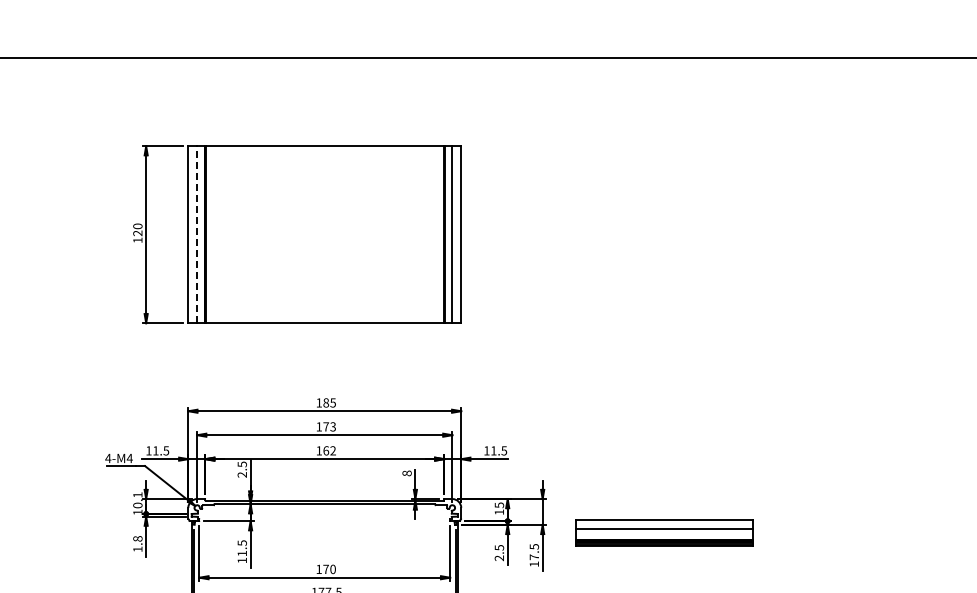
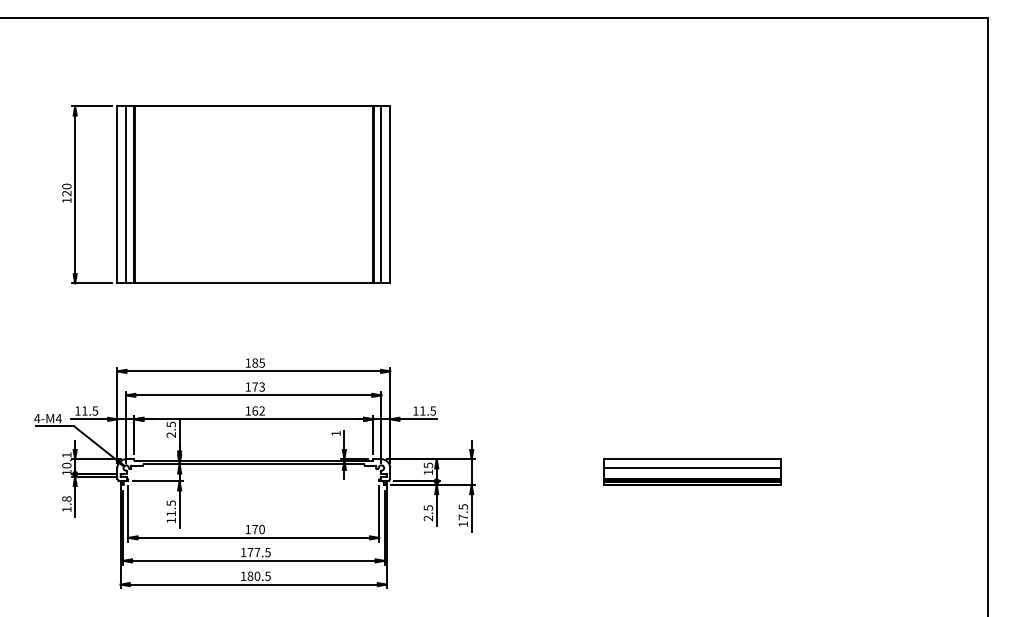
line: (197, 234) -> (126, 194), dashed -> solid
text: (406, 473) -> (335, 433), 8 -> 1
part: (664, 532) -> (692, 471), moved

